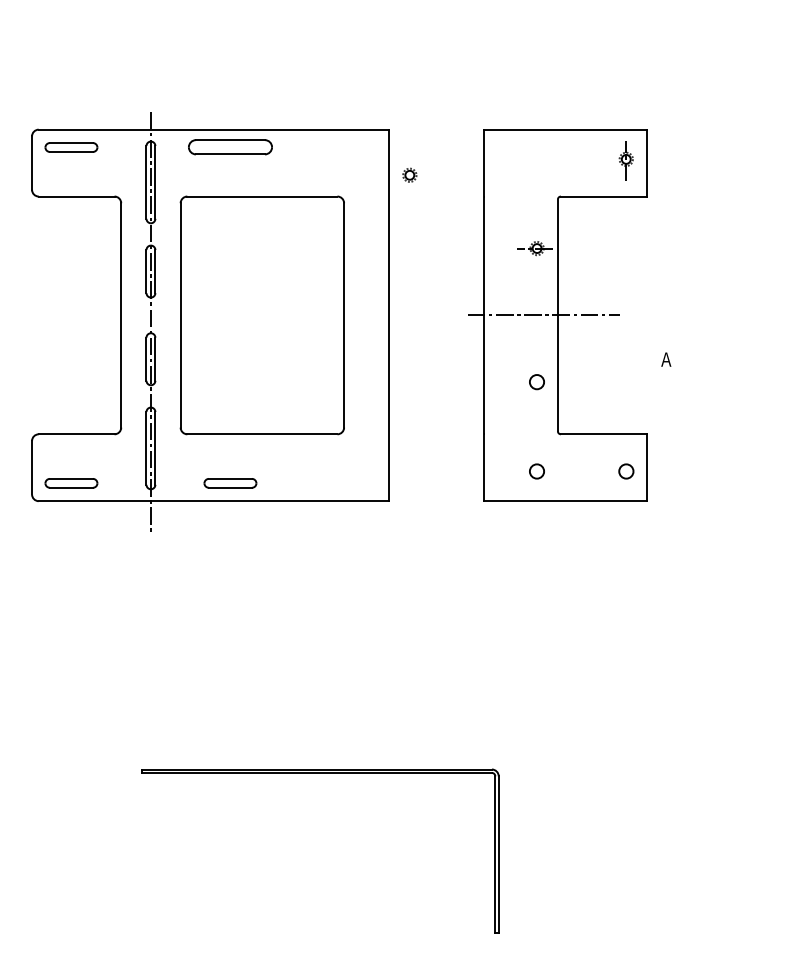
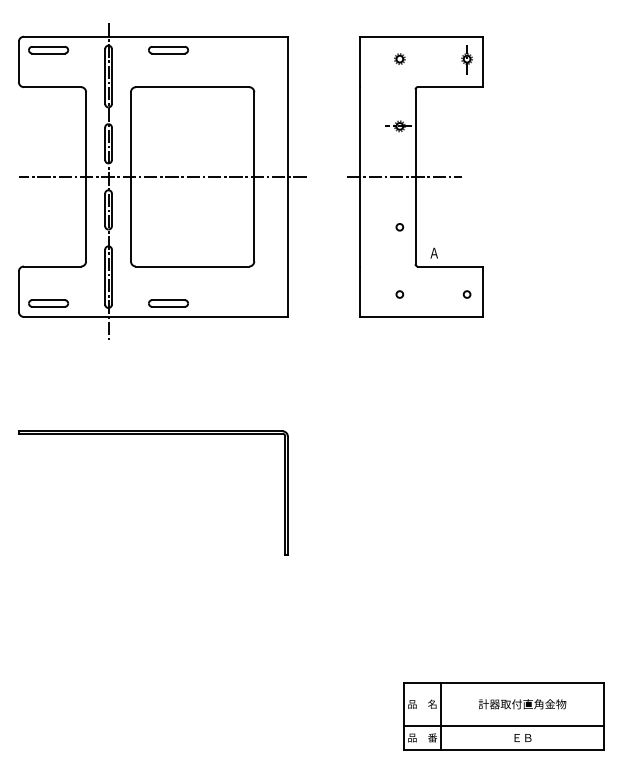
part: (230, 147) -> (168, 50), size x0.62
part: (409, 174) -> (399, 58), moved
line: (222, 314) -> (162, 176), added
text: (665, 358) -> (433, 252), moved
circle: (536, 382) -> (399, 227), size x0.62
circle: (536, 471) -> (399, 294), size x0.62
circle: (625, 471) -> (466, 294), size x0.62
part: (320, 773) -> (153, 434), moved

